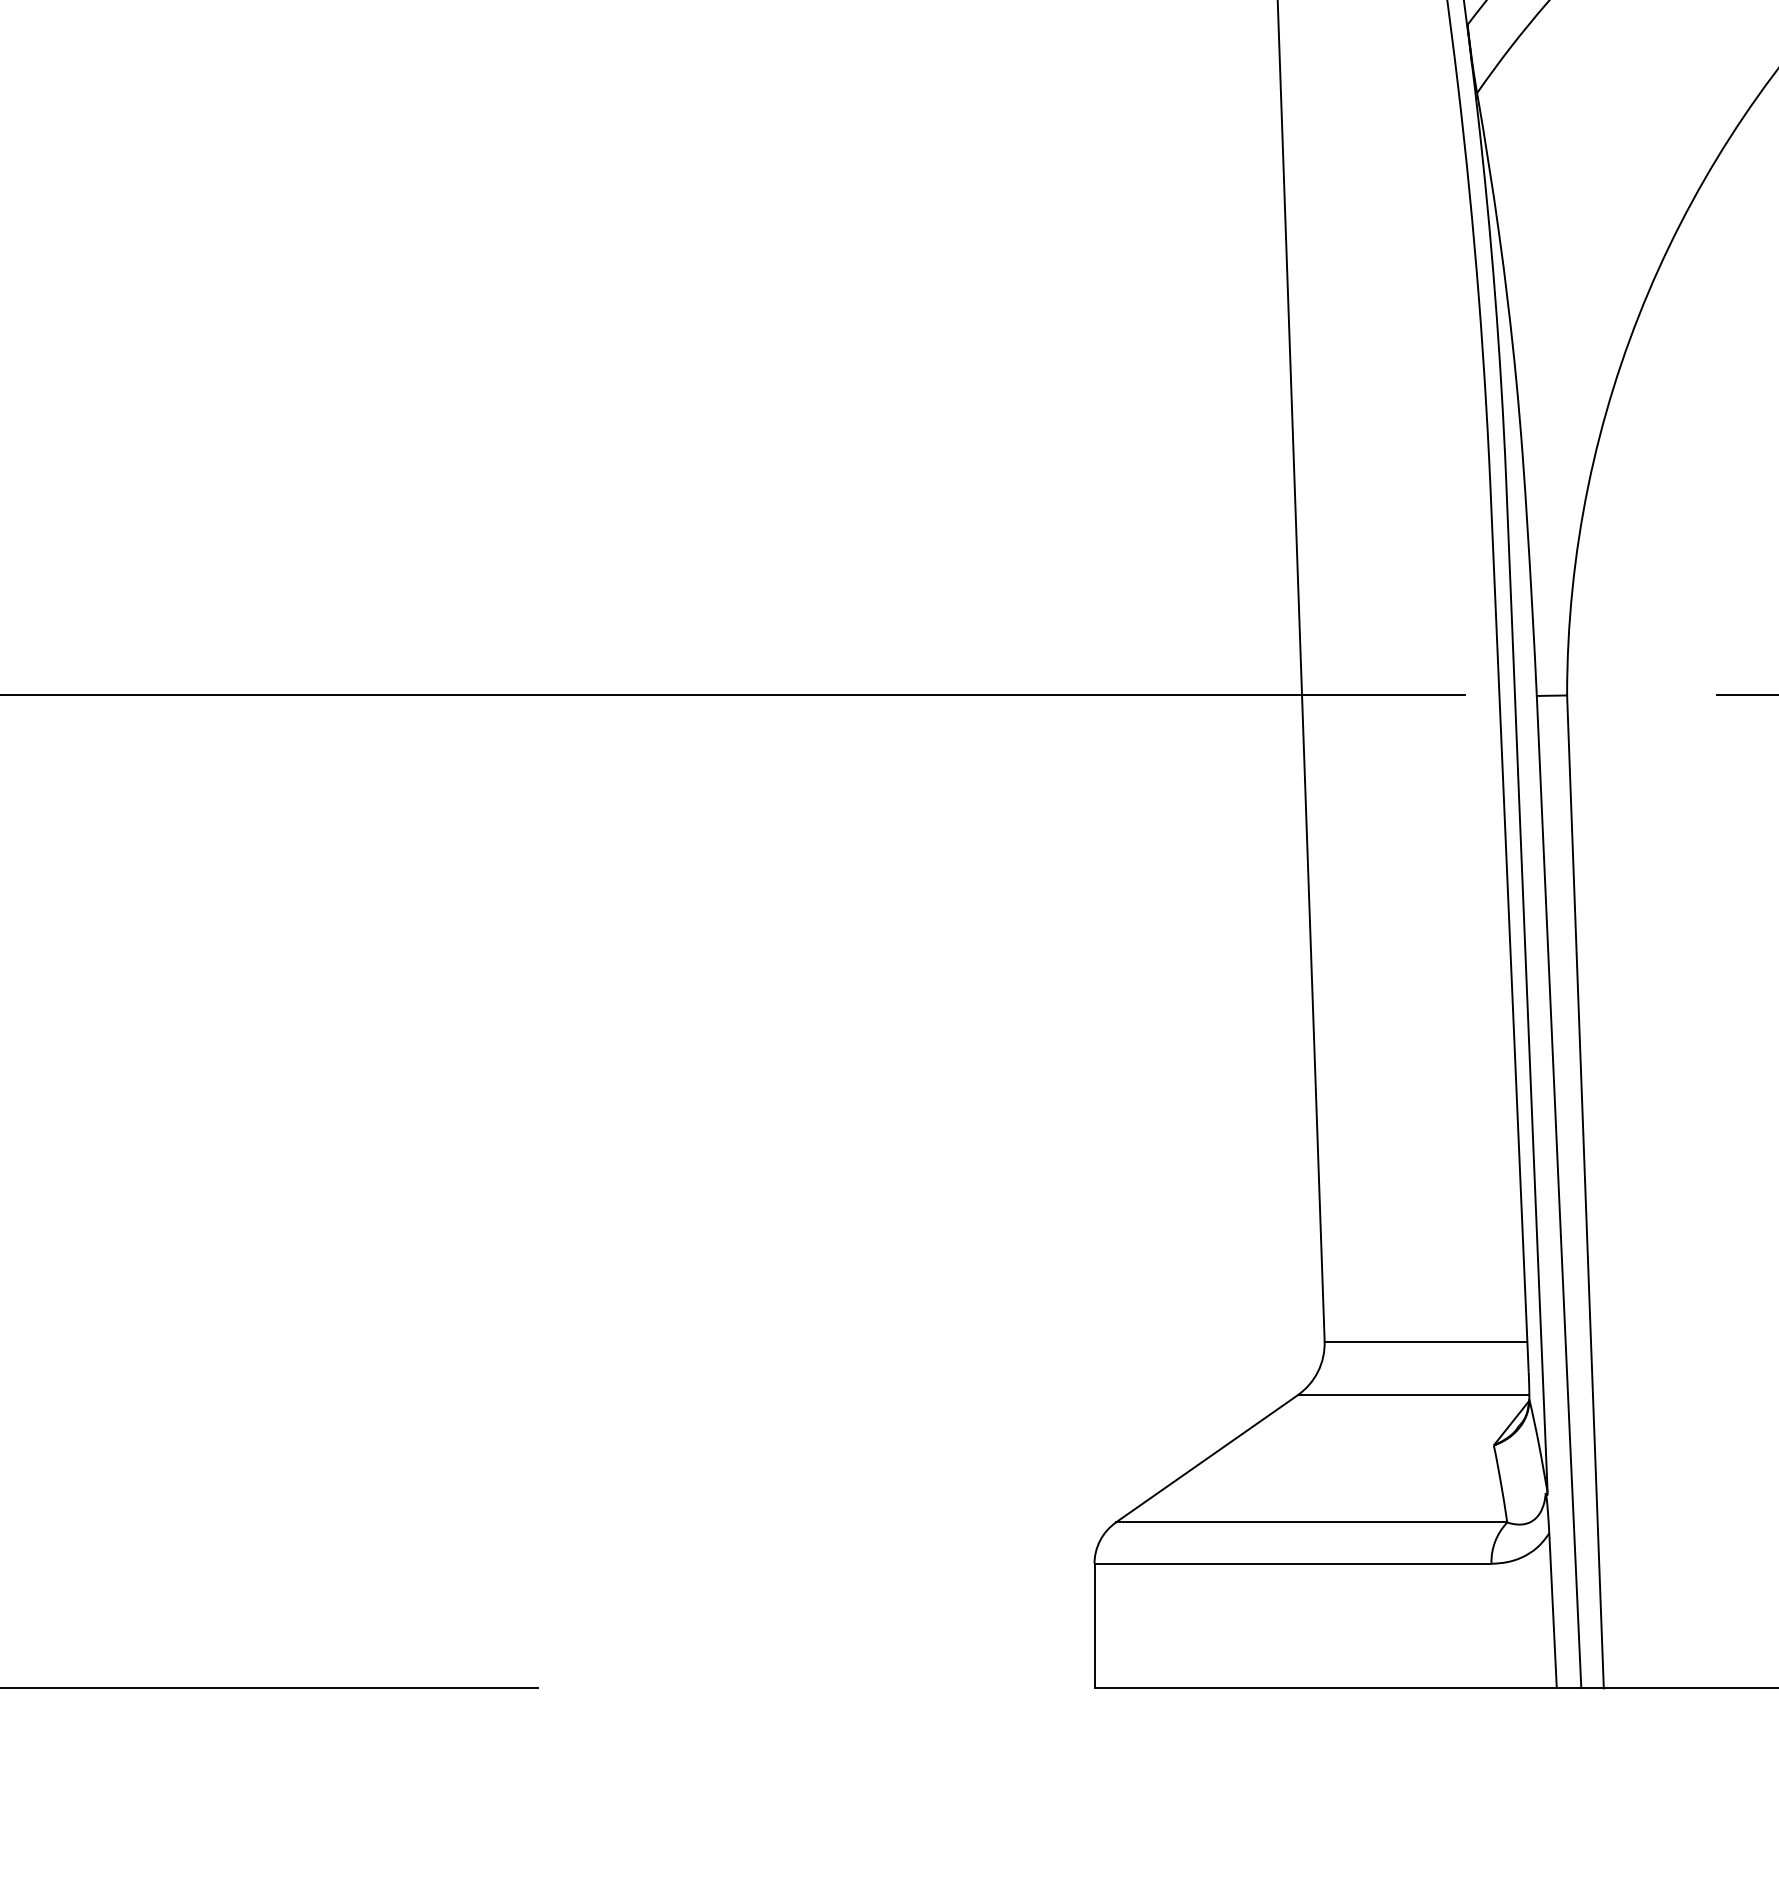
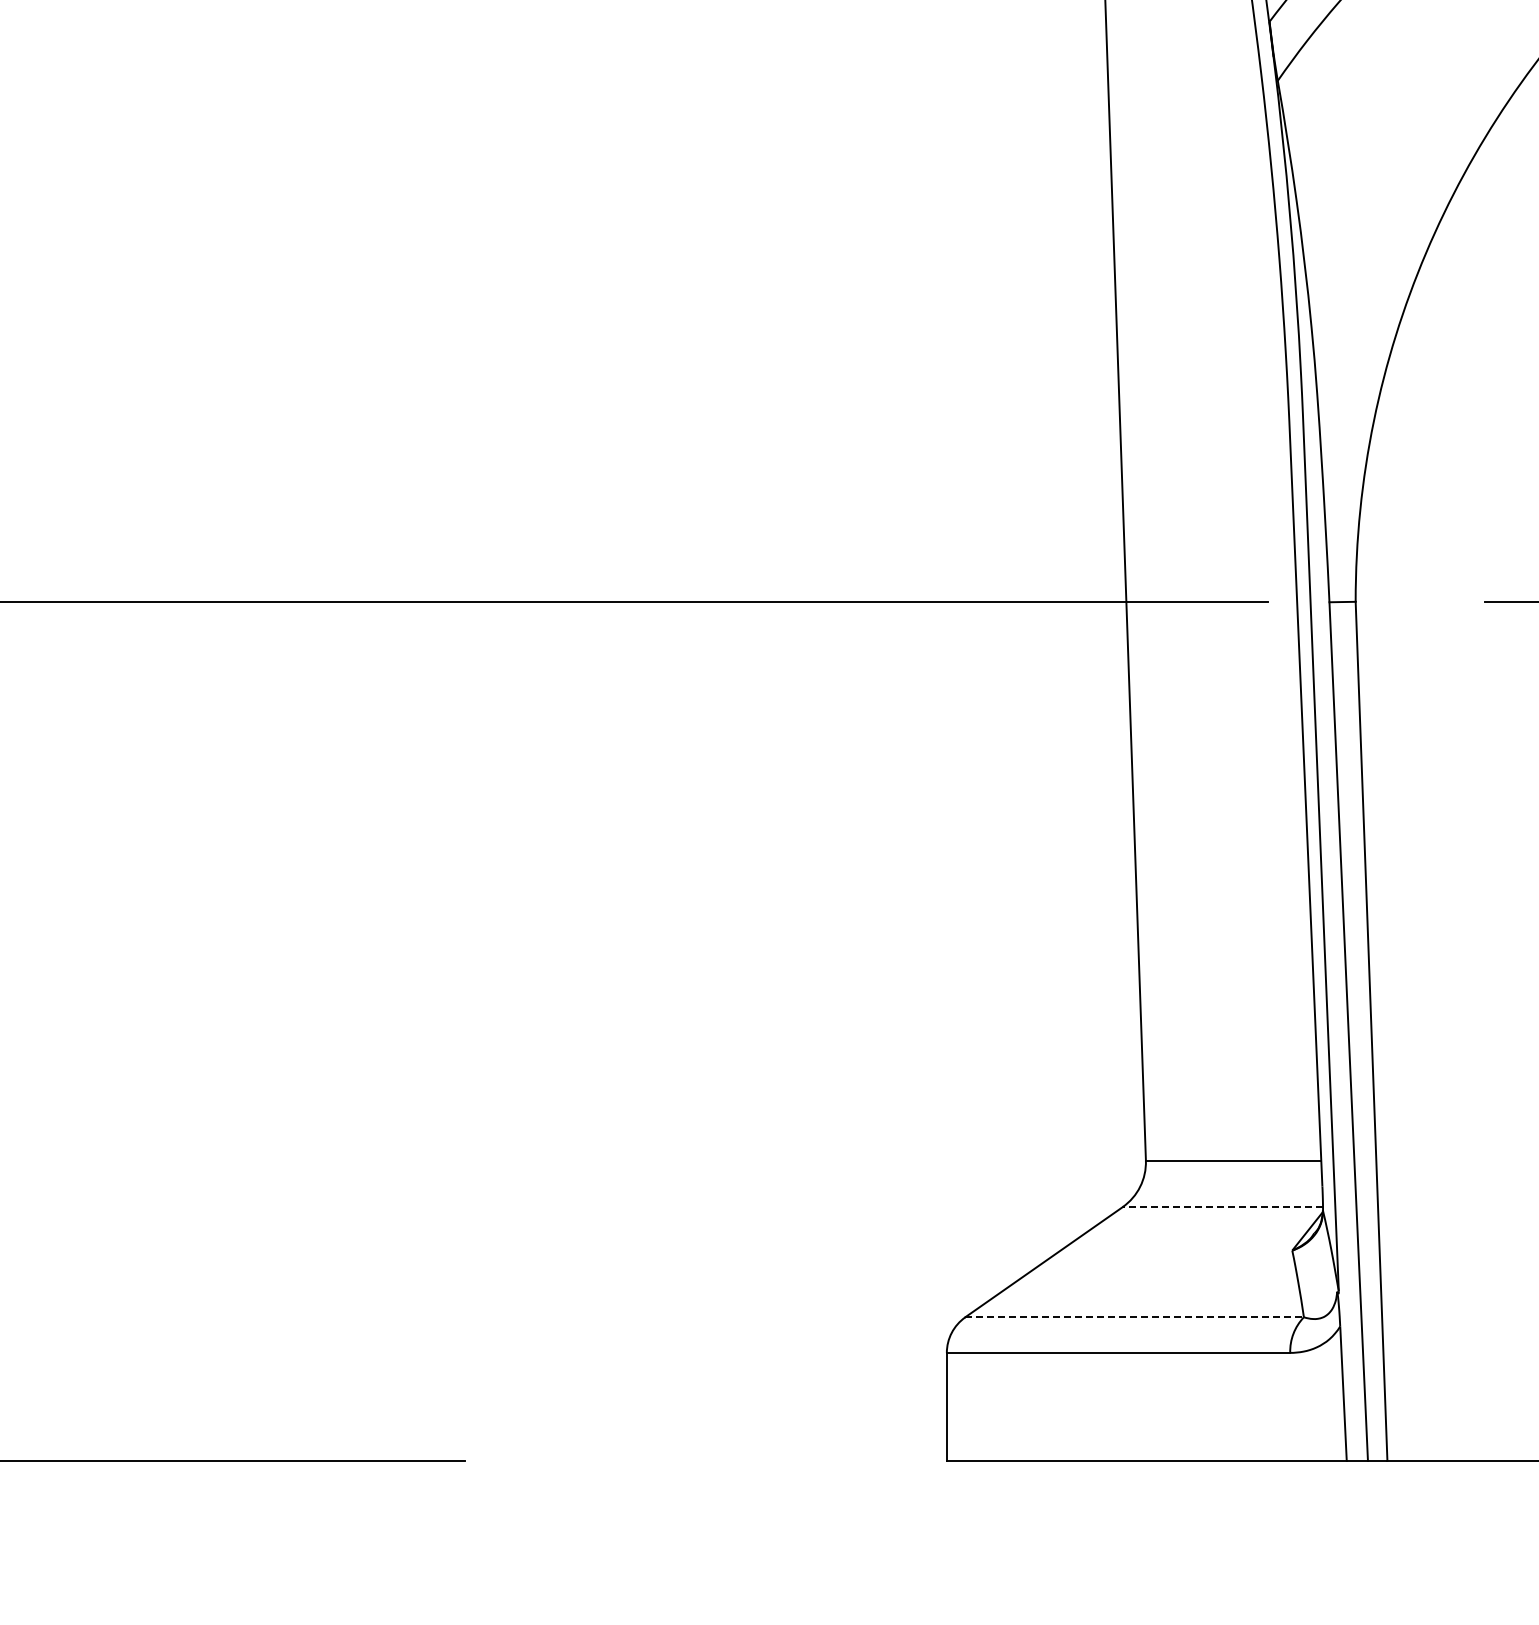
line: (1413, 1395) -> (1222, 1207), solid -> dashed
line: (1312, 1522) -> (1135, 1317), solid -> dashed

